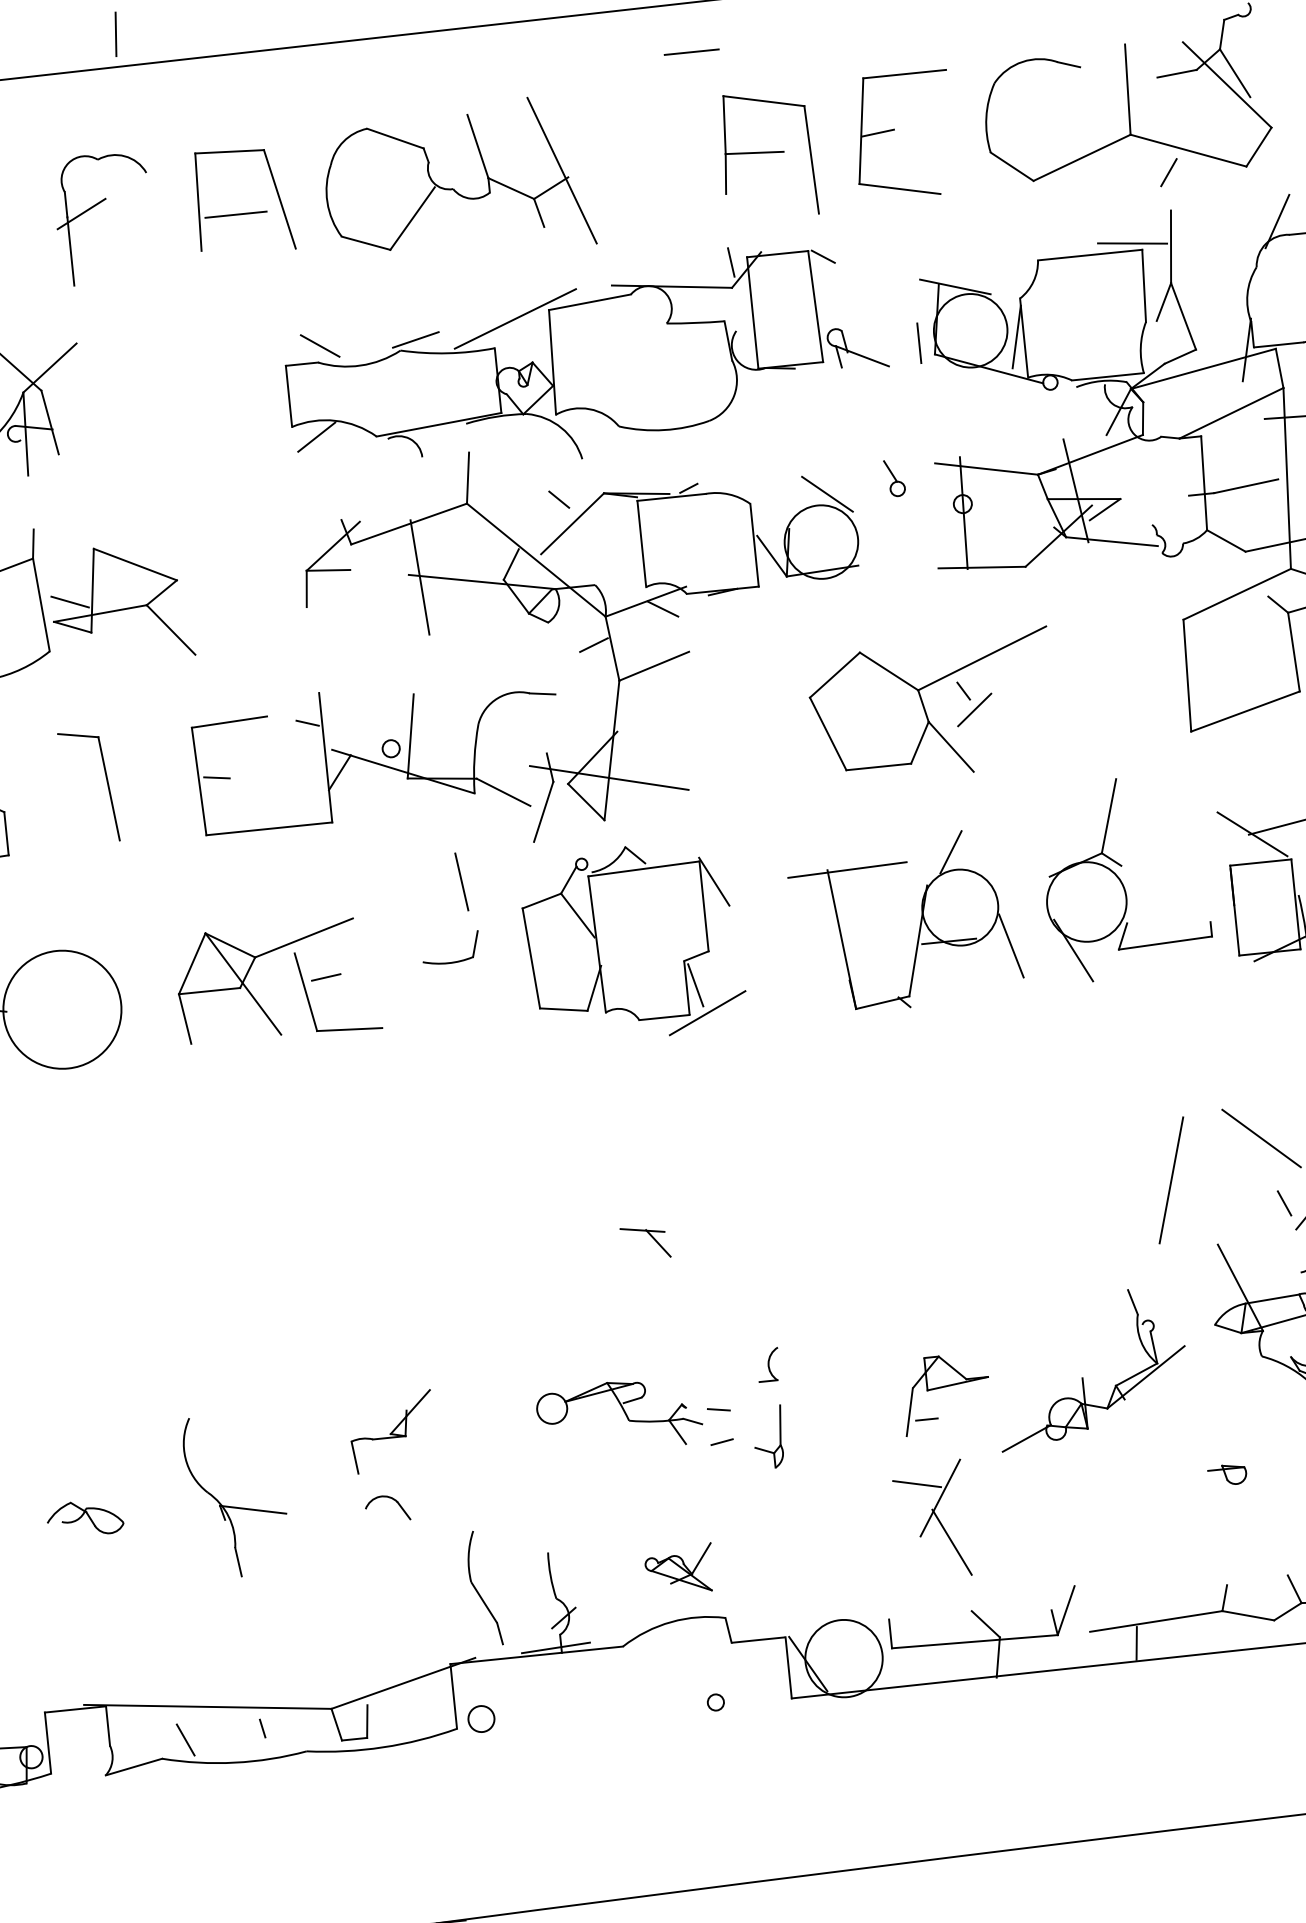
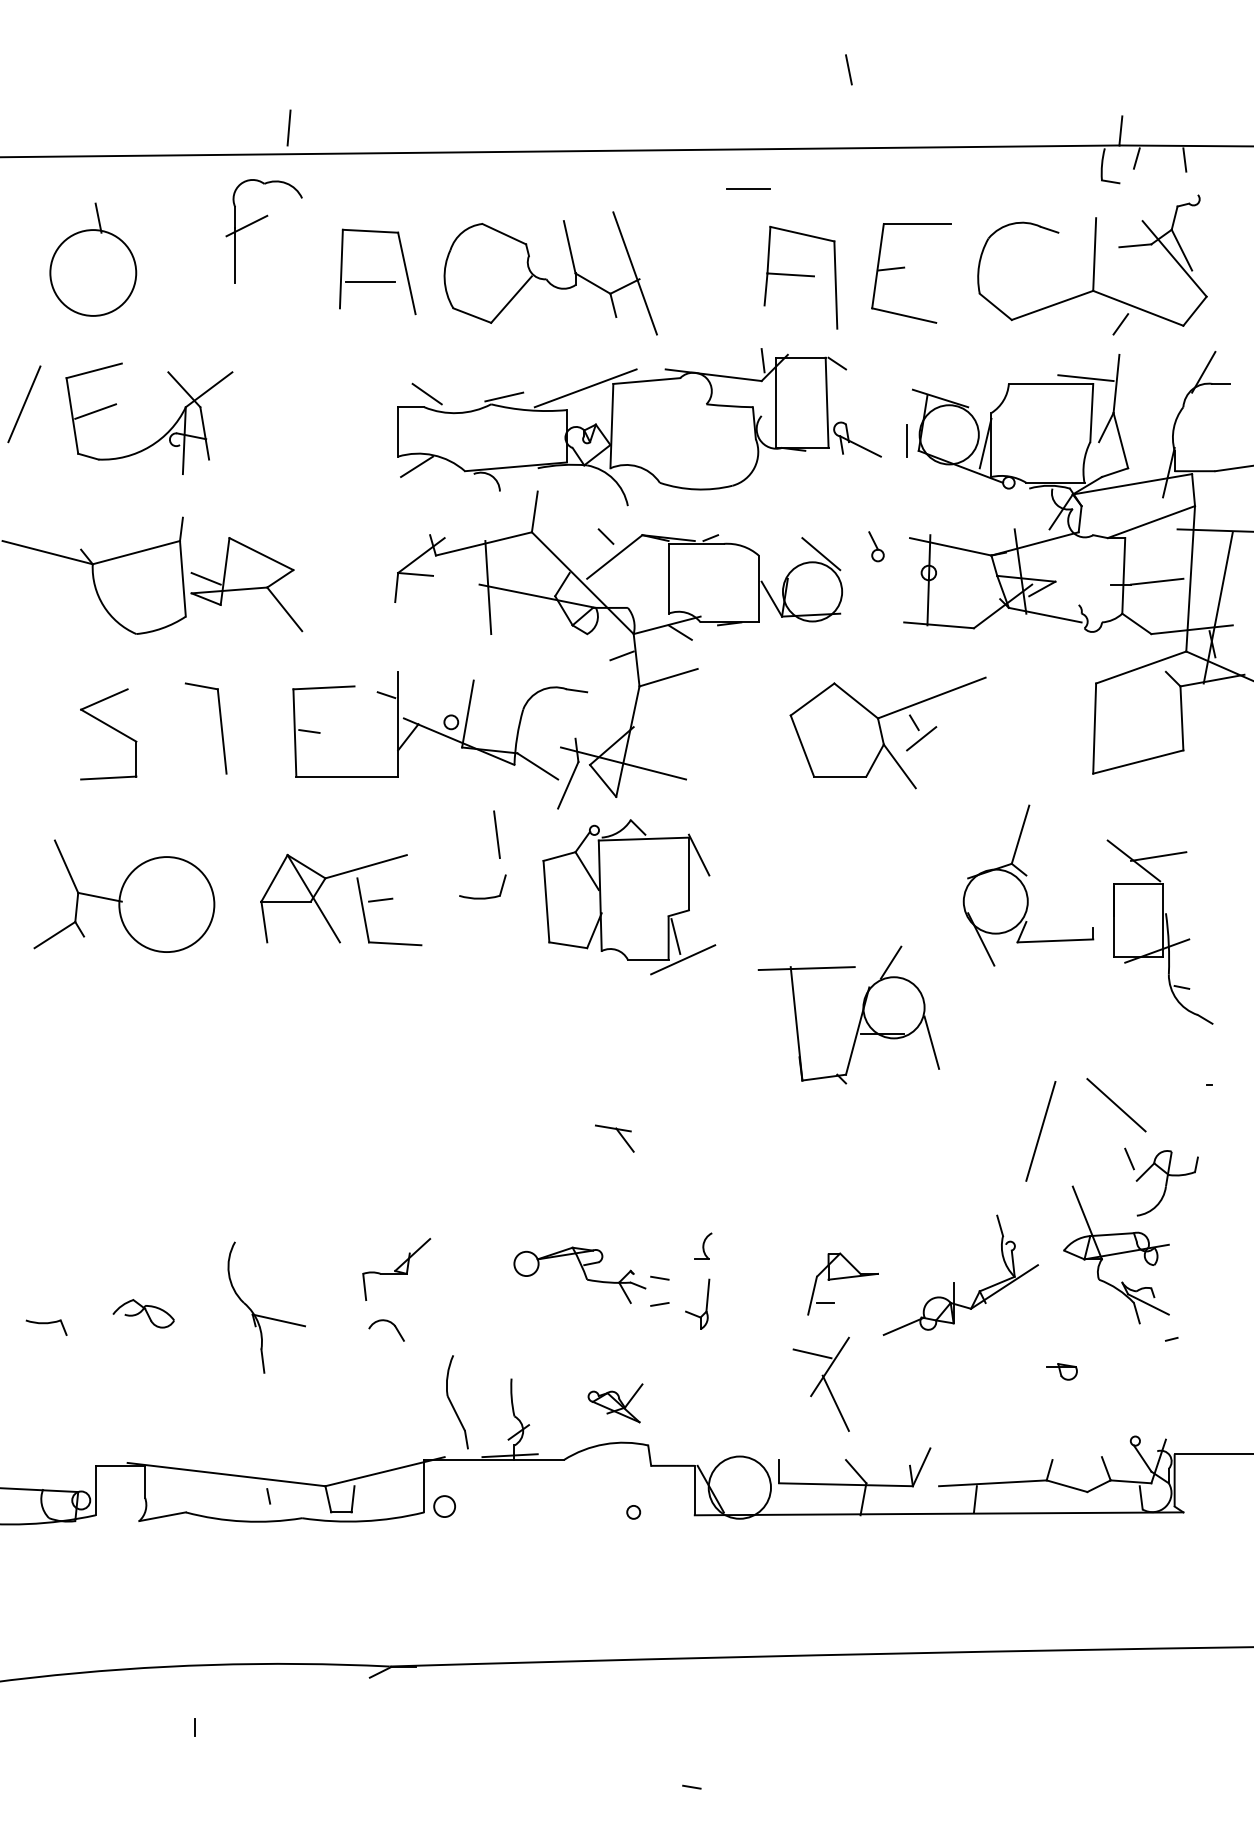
part: (95, 206) -> (258, 221), moved
part: (919, 921) -> (860, 1015), moved
line: (186, 1740) -> (206, 1499), removed

